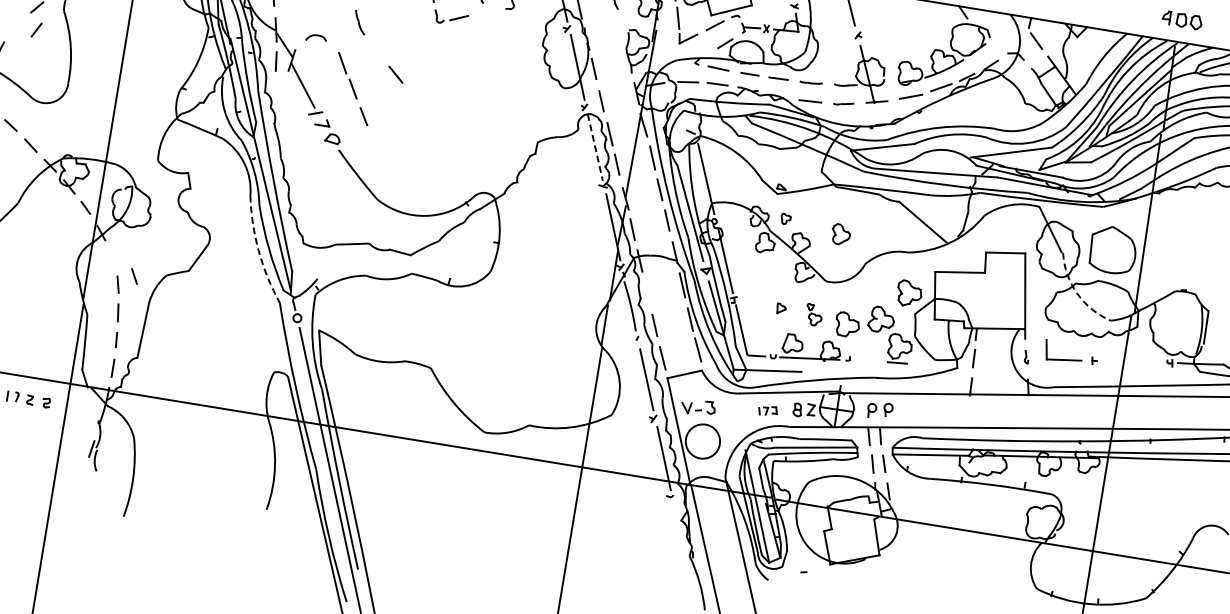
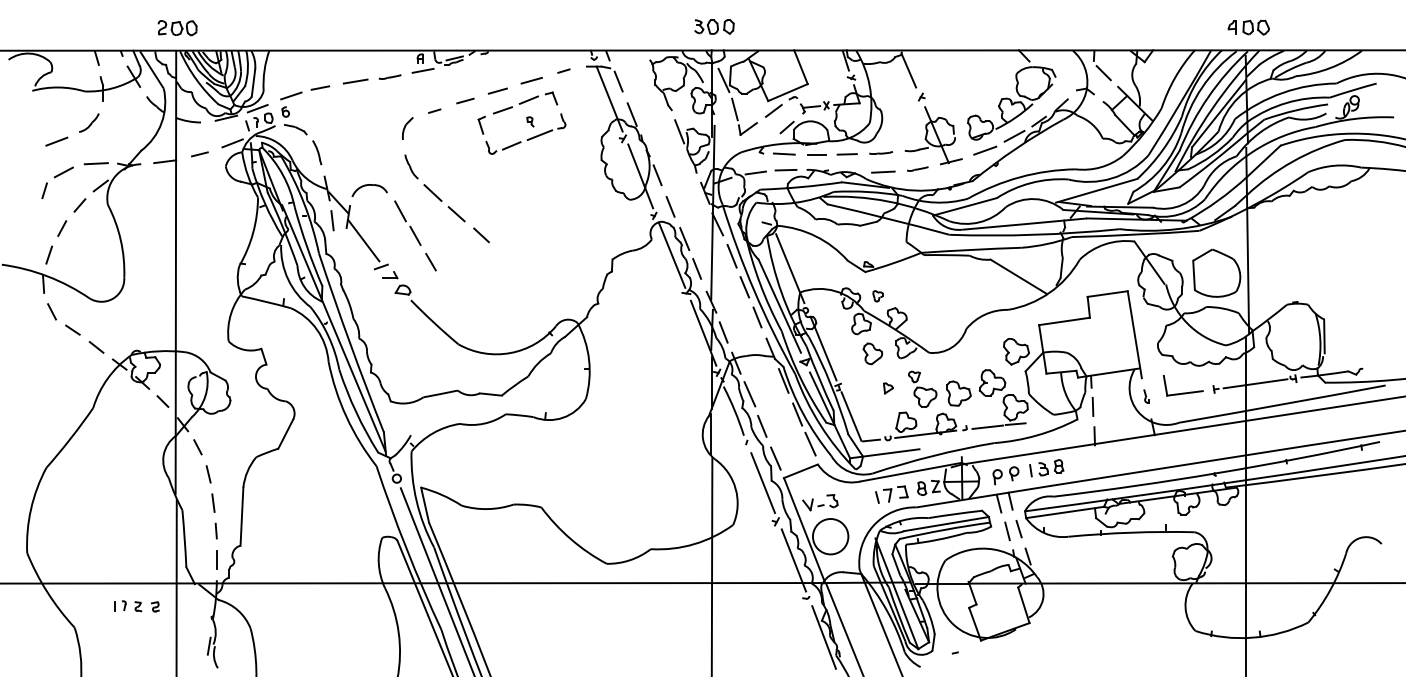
line: (487, 11) -> (539, 134), added
line: (36, 30) -> (62, 228), moved
line: (621, 30) -> (679, 131), added
part: (316, 38) -> (369, 190), size x1.67
line: (376, 50) -> (432, 192), added
line: (416, 99) -> (481, 235), added
line: (595, 148) -> (672, 255), dashed -> solid
part: (840, 234) -> (872, 353), moved
arc: (258, 250) -> (346, 416), dashed -> solid
line: (134, 276) -> (197, 447), moved
line: (647, 292) -> (749, 394), added
arc: (1077, 293) -> (1187, 323), dashed -> solid
part: (813, 314) -> (922, 388), size x1.67
line: (870, 360) -> (987, 426), added
line: (1132, 361) -> (1255, 383), added
part: (767, 410) -> (891, 494), size x1.67
part: (919, 410) -> (1046, 468), added
line: (680, 536) -> (823, 637), added

